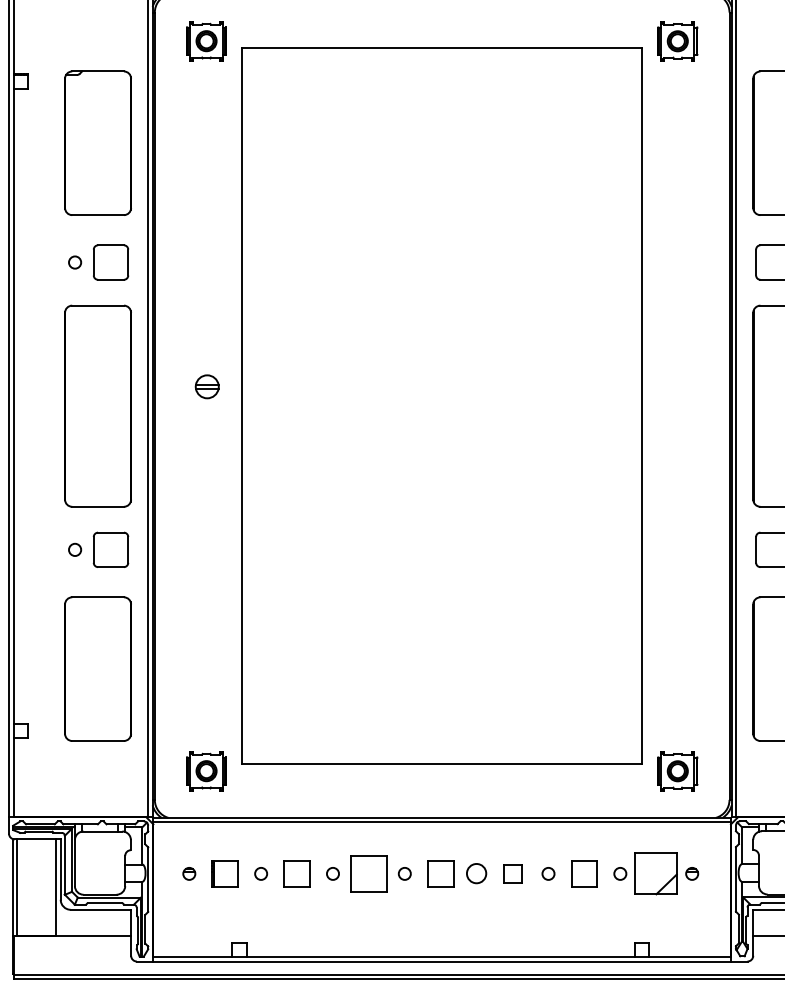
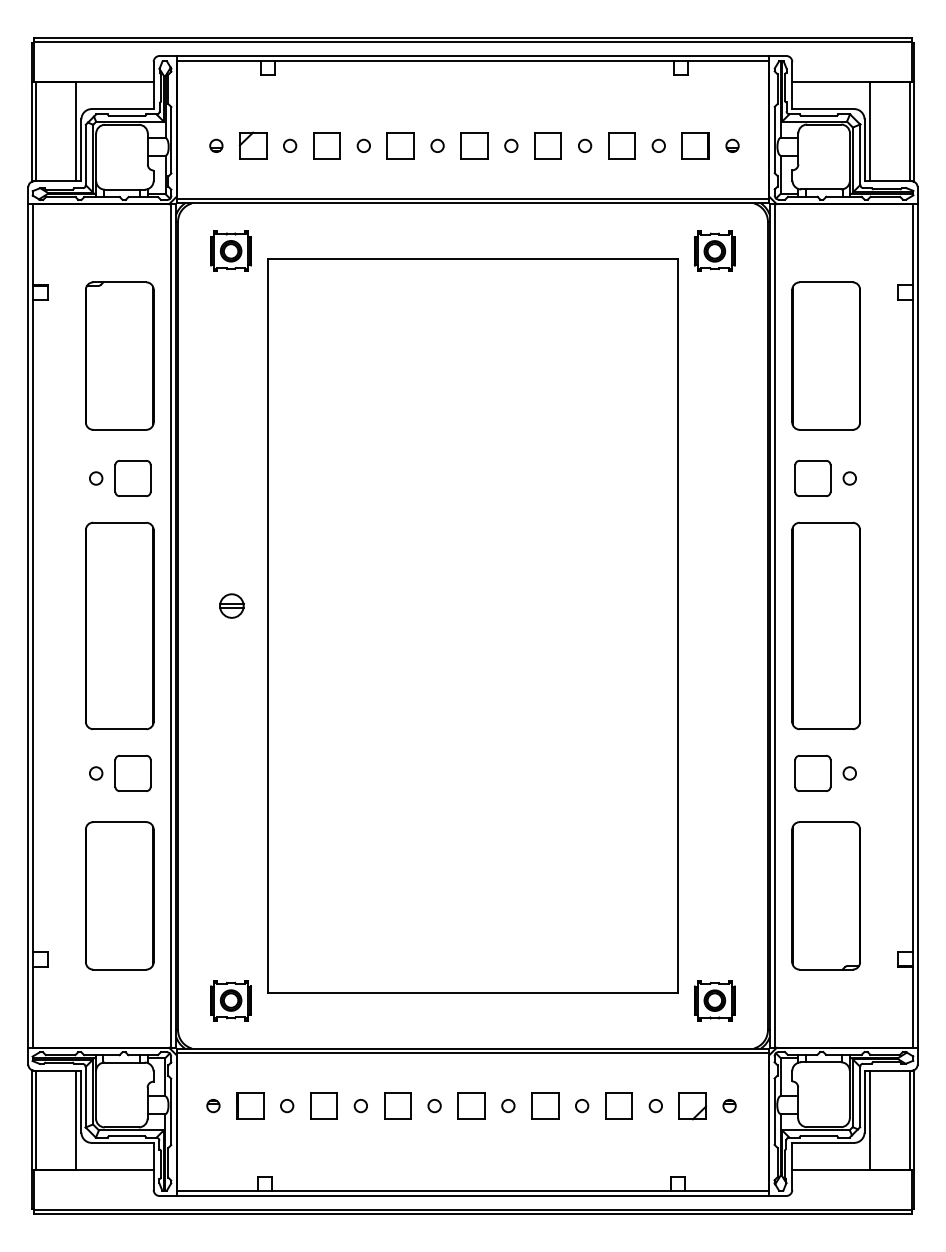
part: (368, 873) -> (397, 1105), size x0.71
part: (512, 873) -> (545, 1105), size x1.43
circle: (476, 874) -> (508, 1106), size x0.62
part: (656, 874) -> (692, 1106), size x0.62

